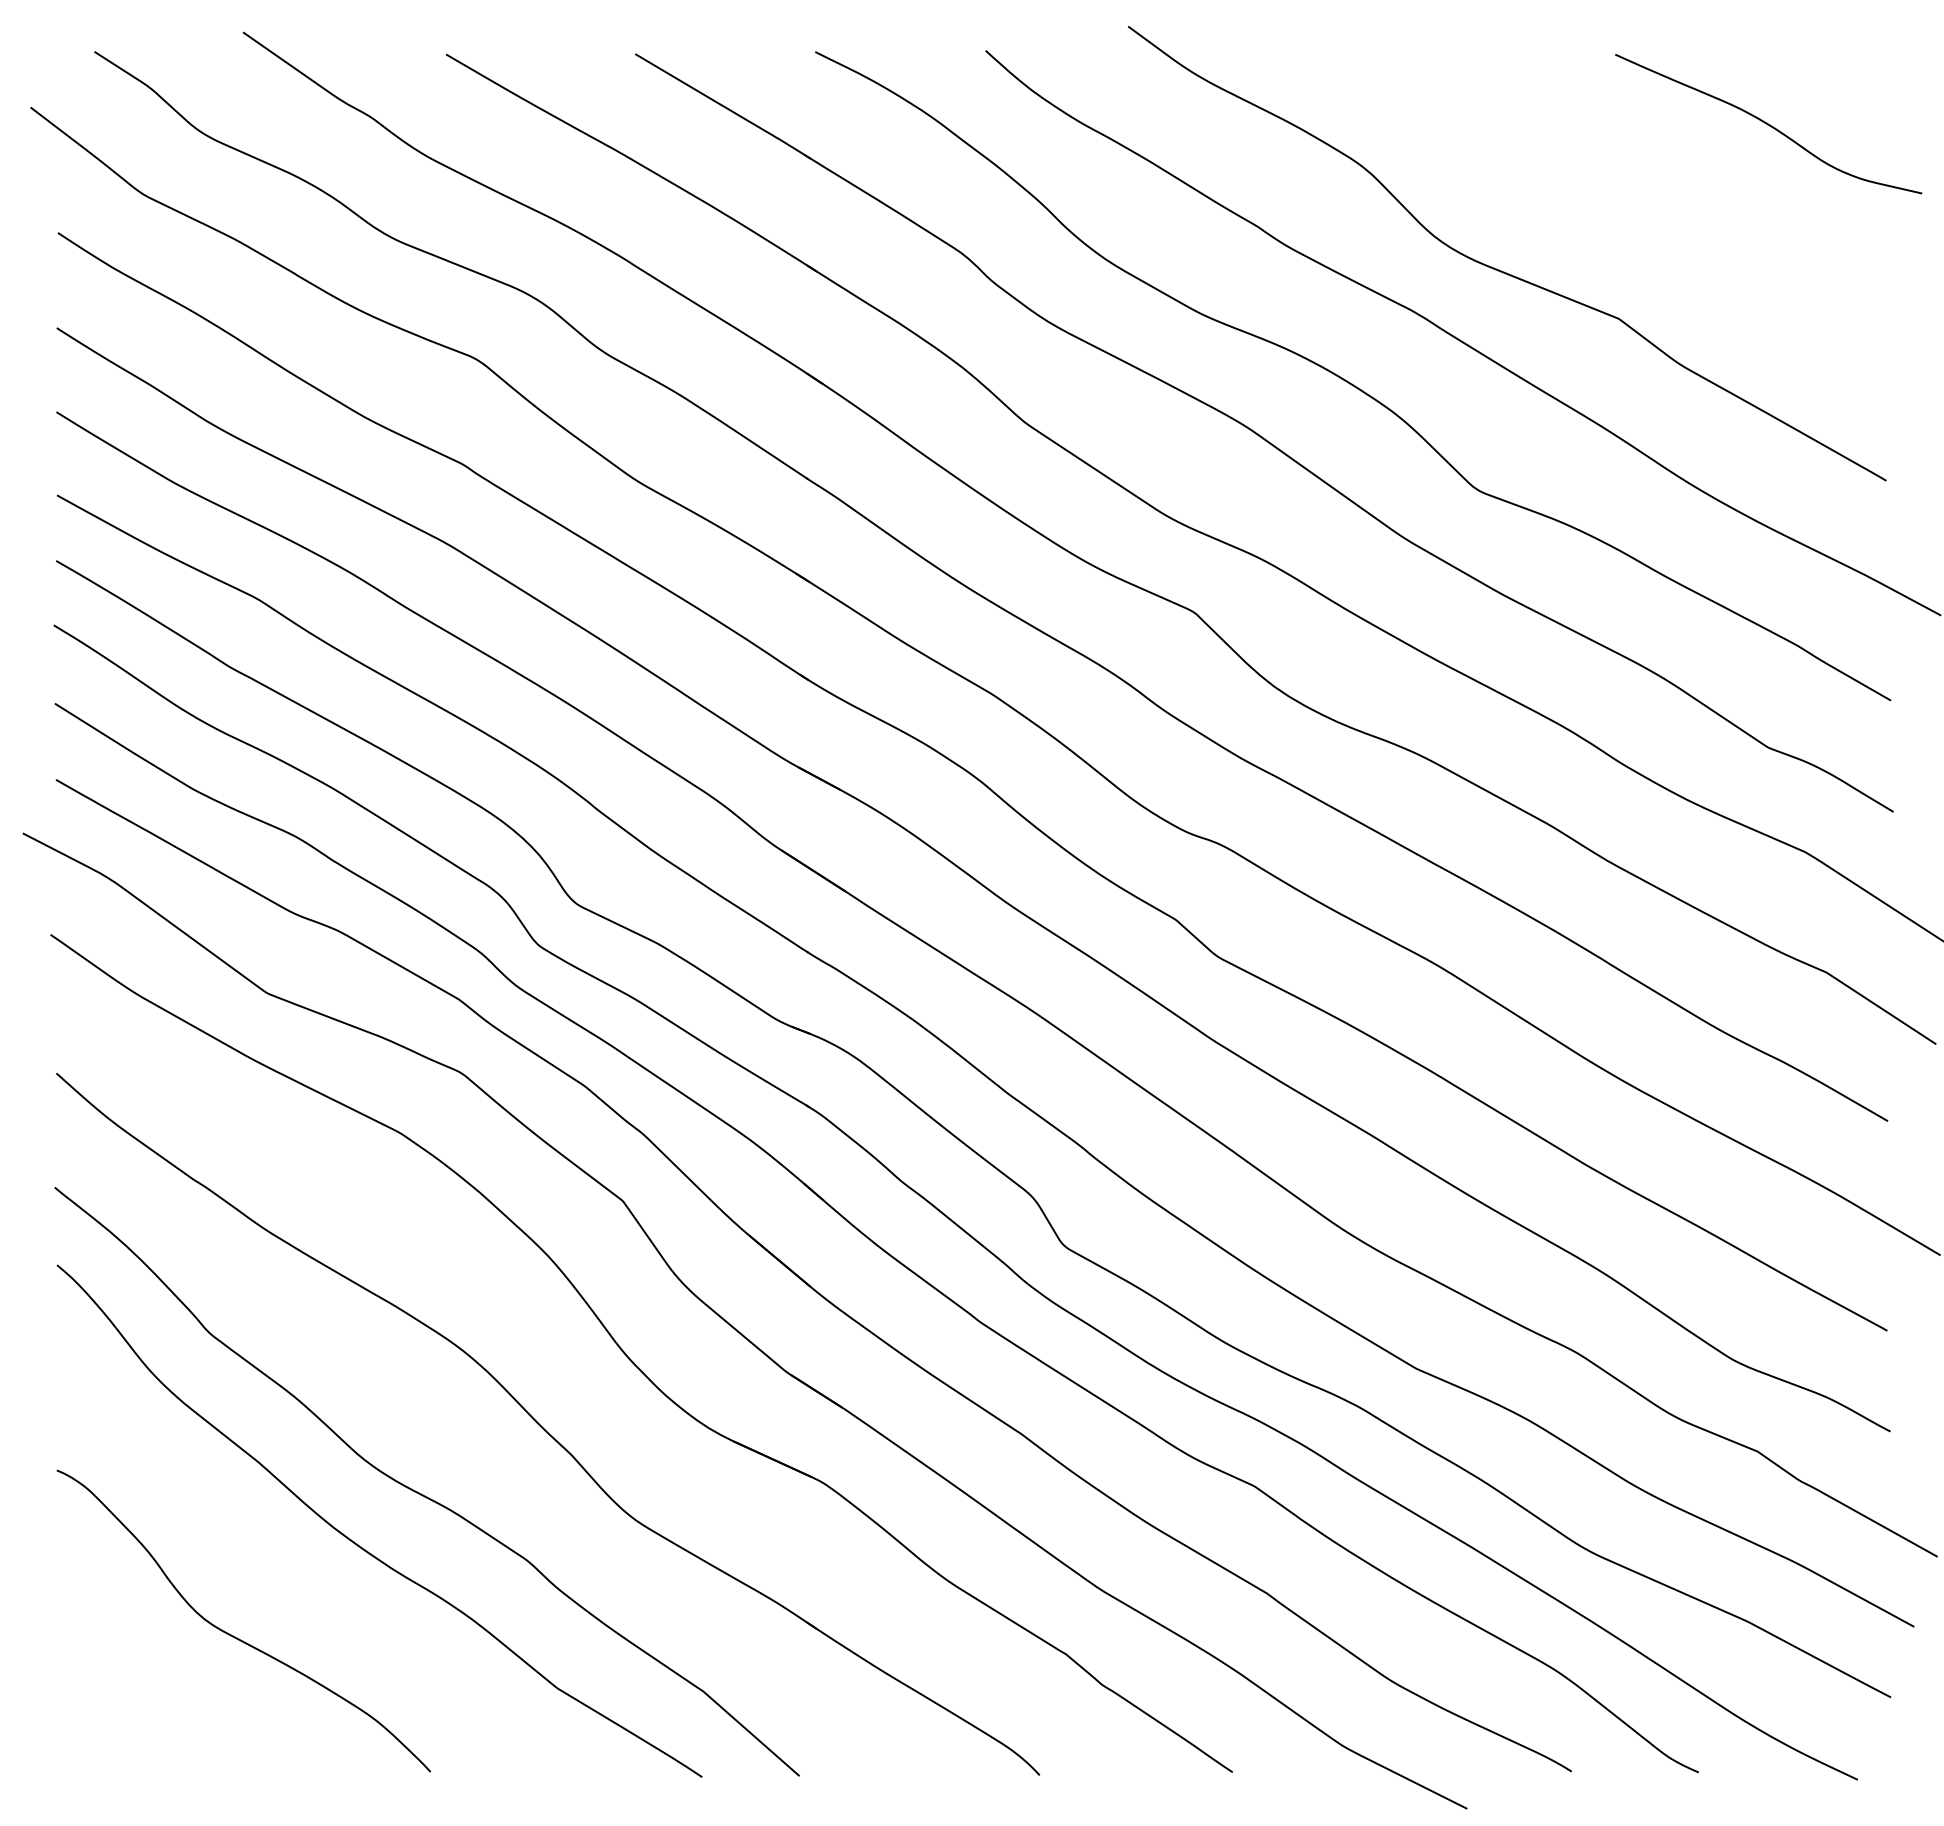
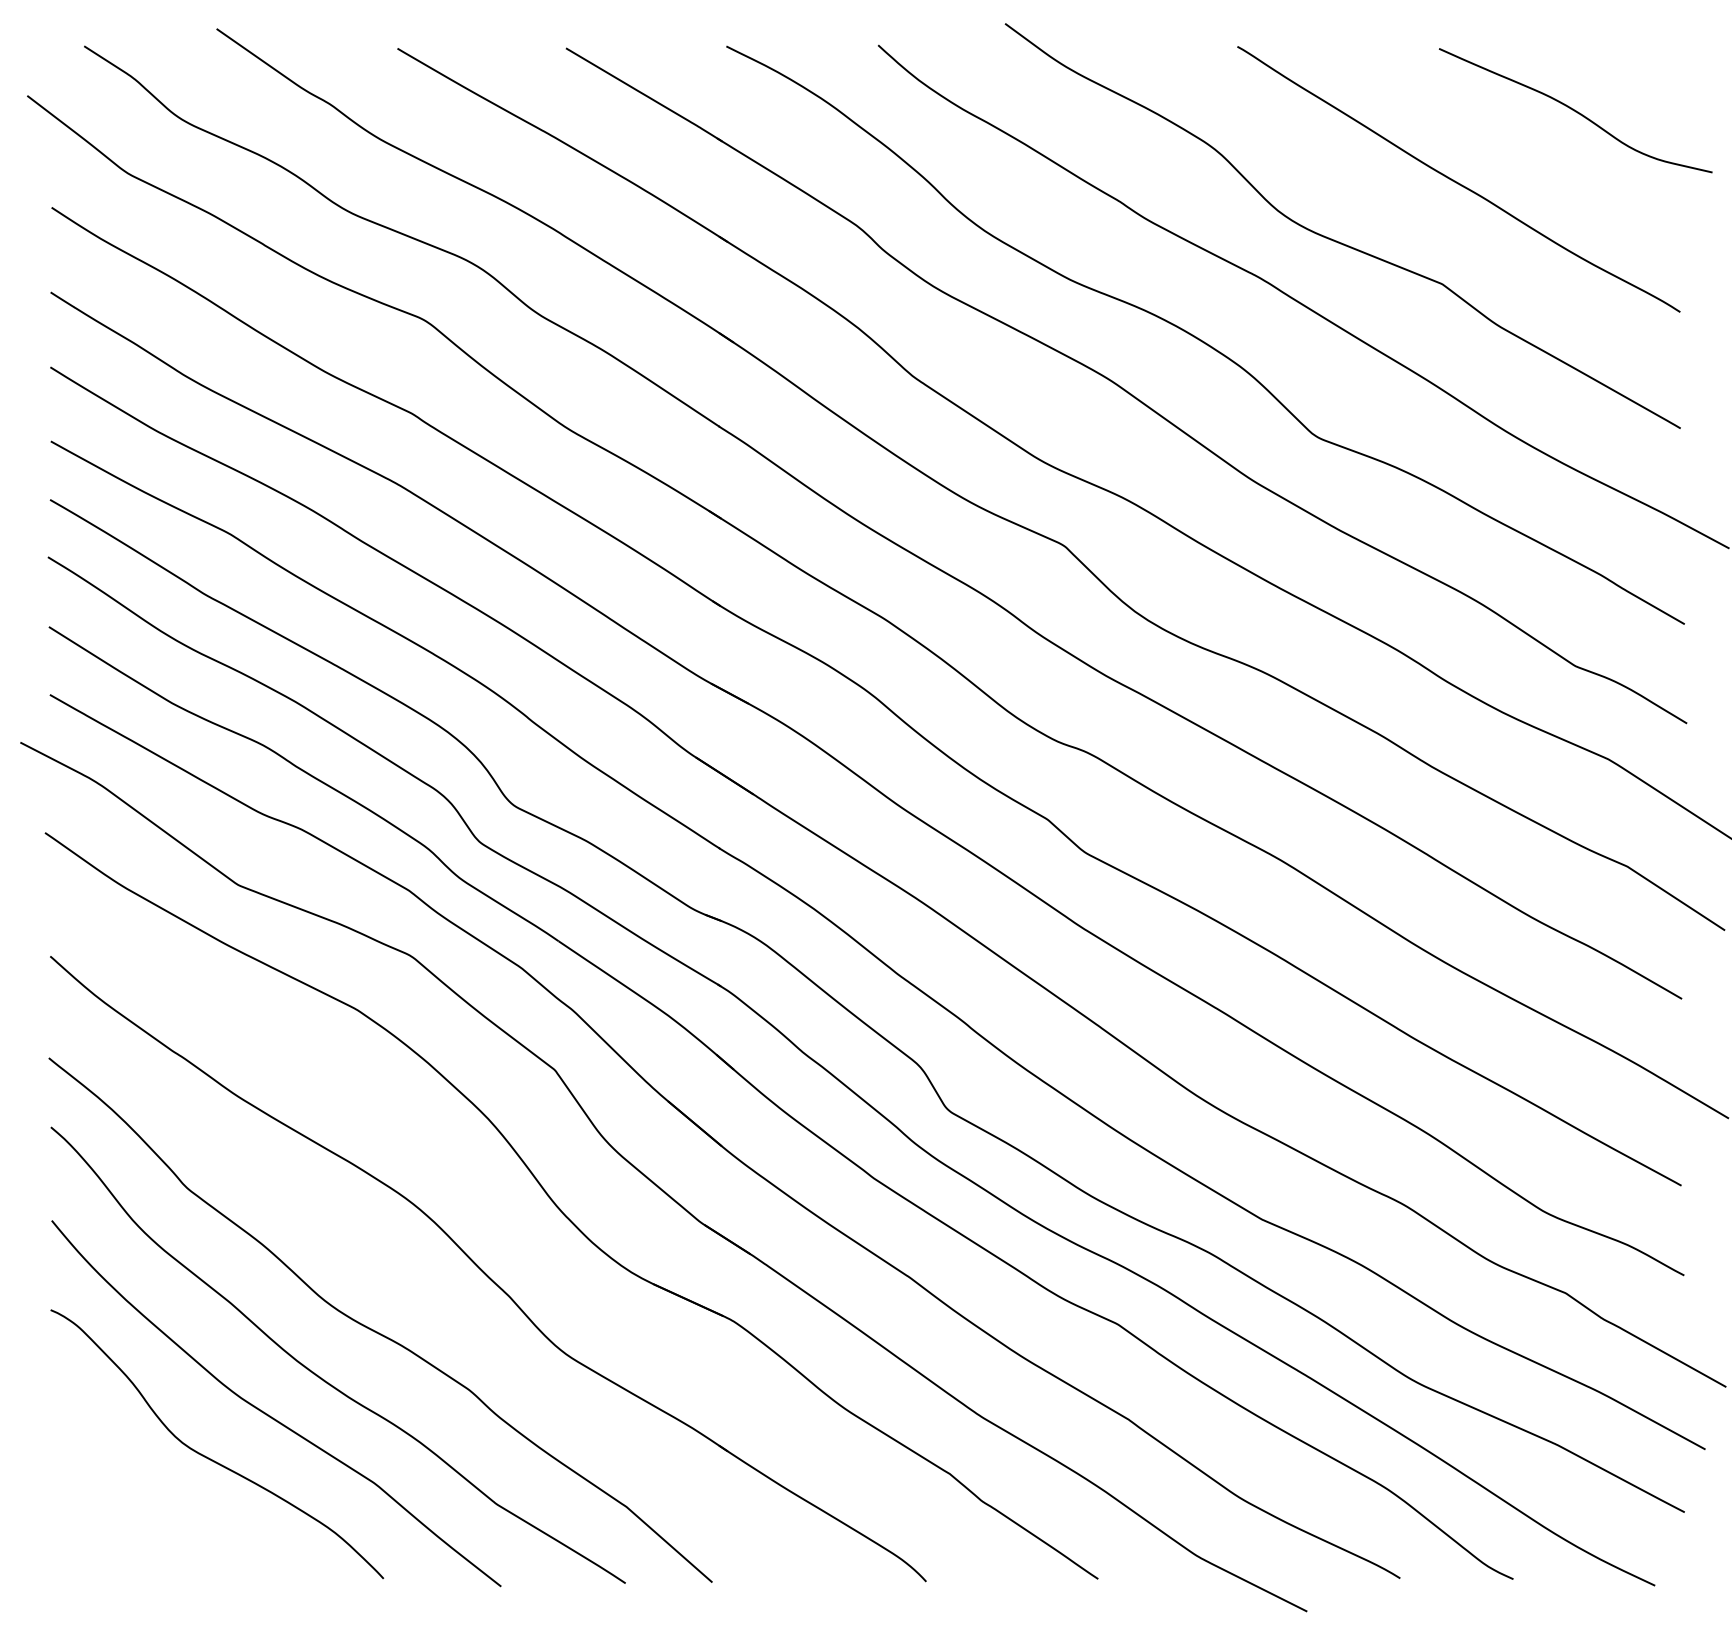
curve: (1636, 204) -> (1458, 182), added
curve: (301, 1587) -> (268, 1414), added

